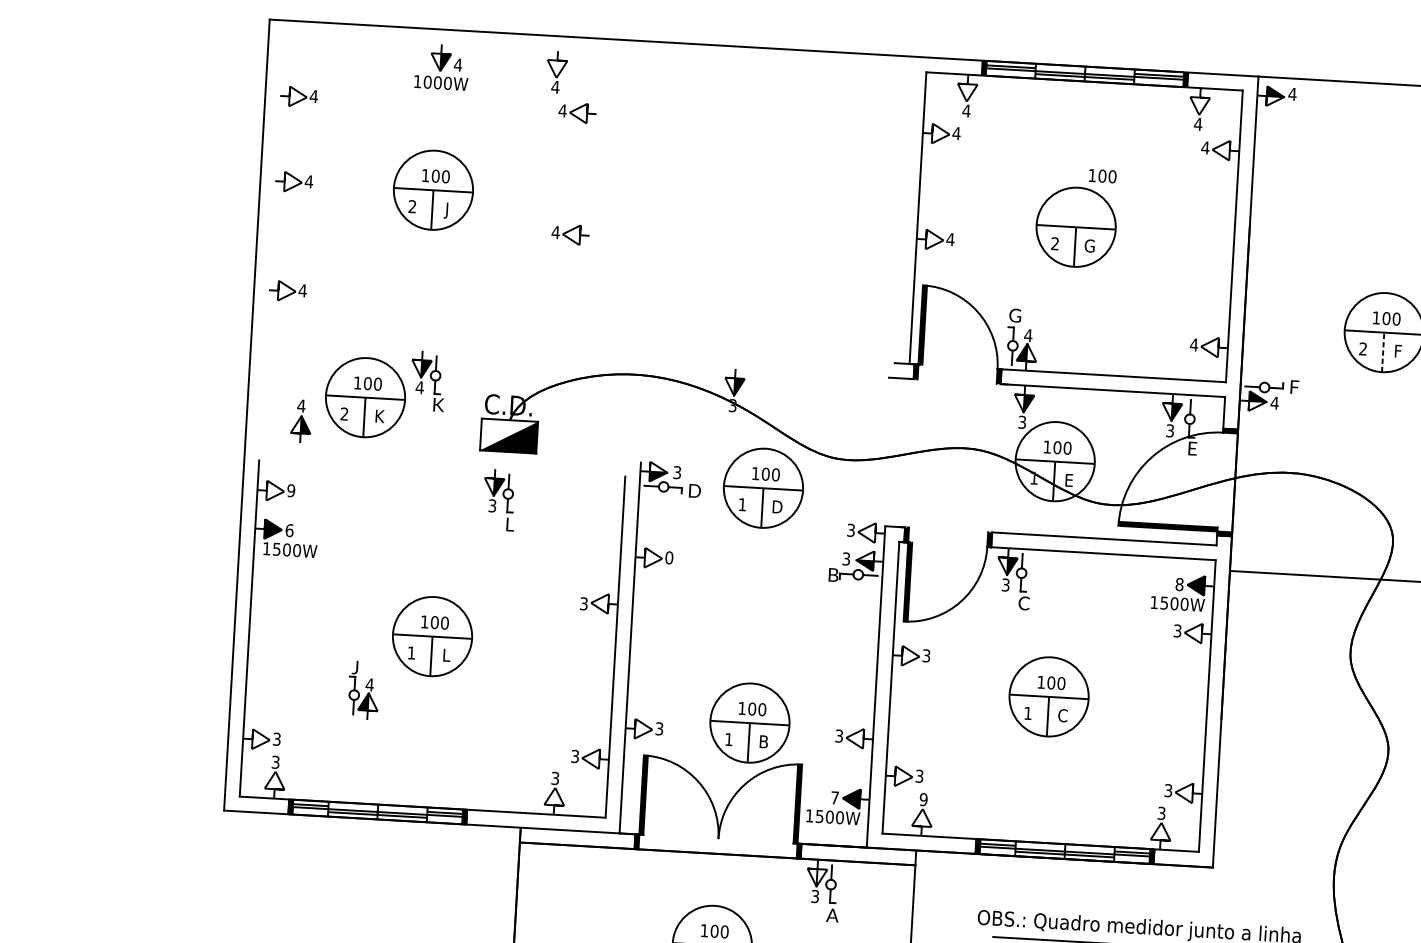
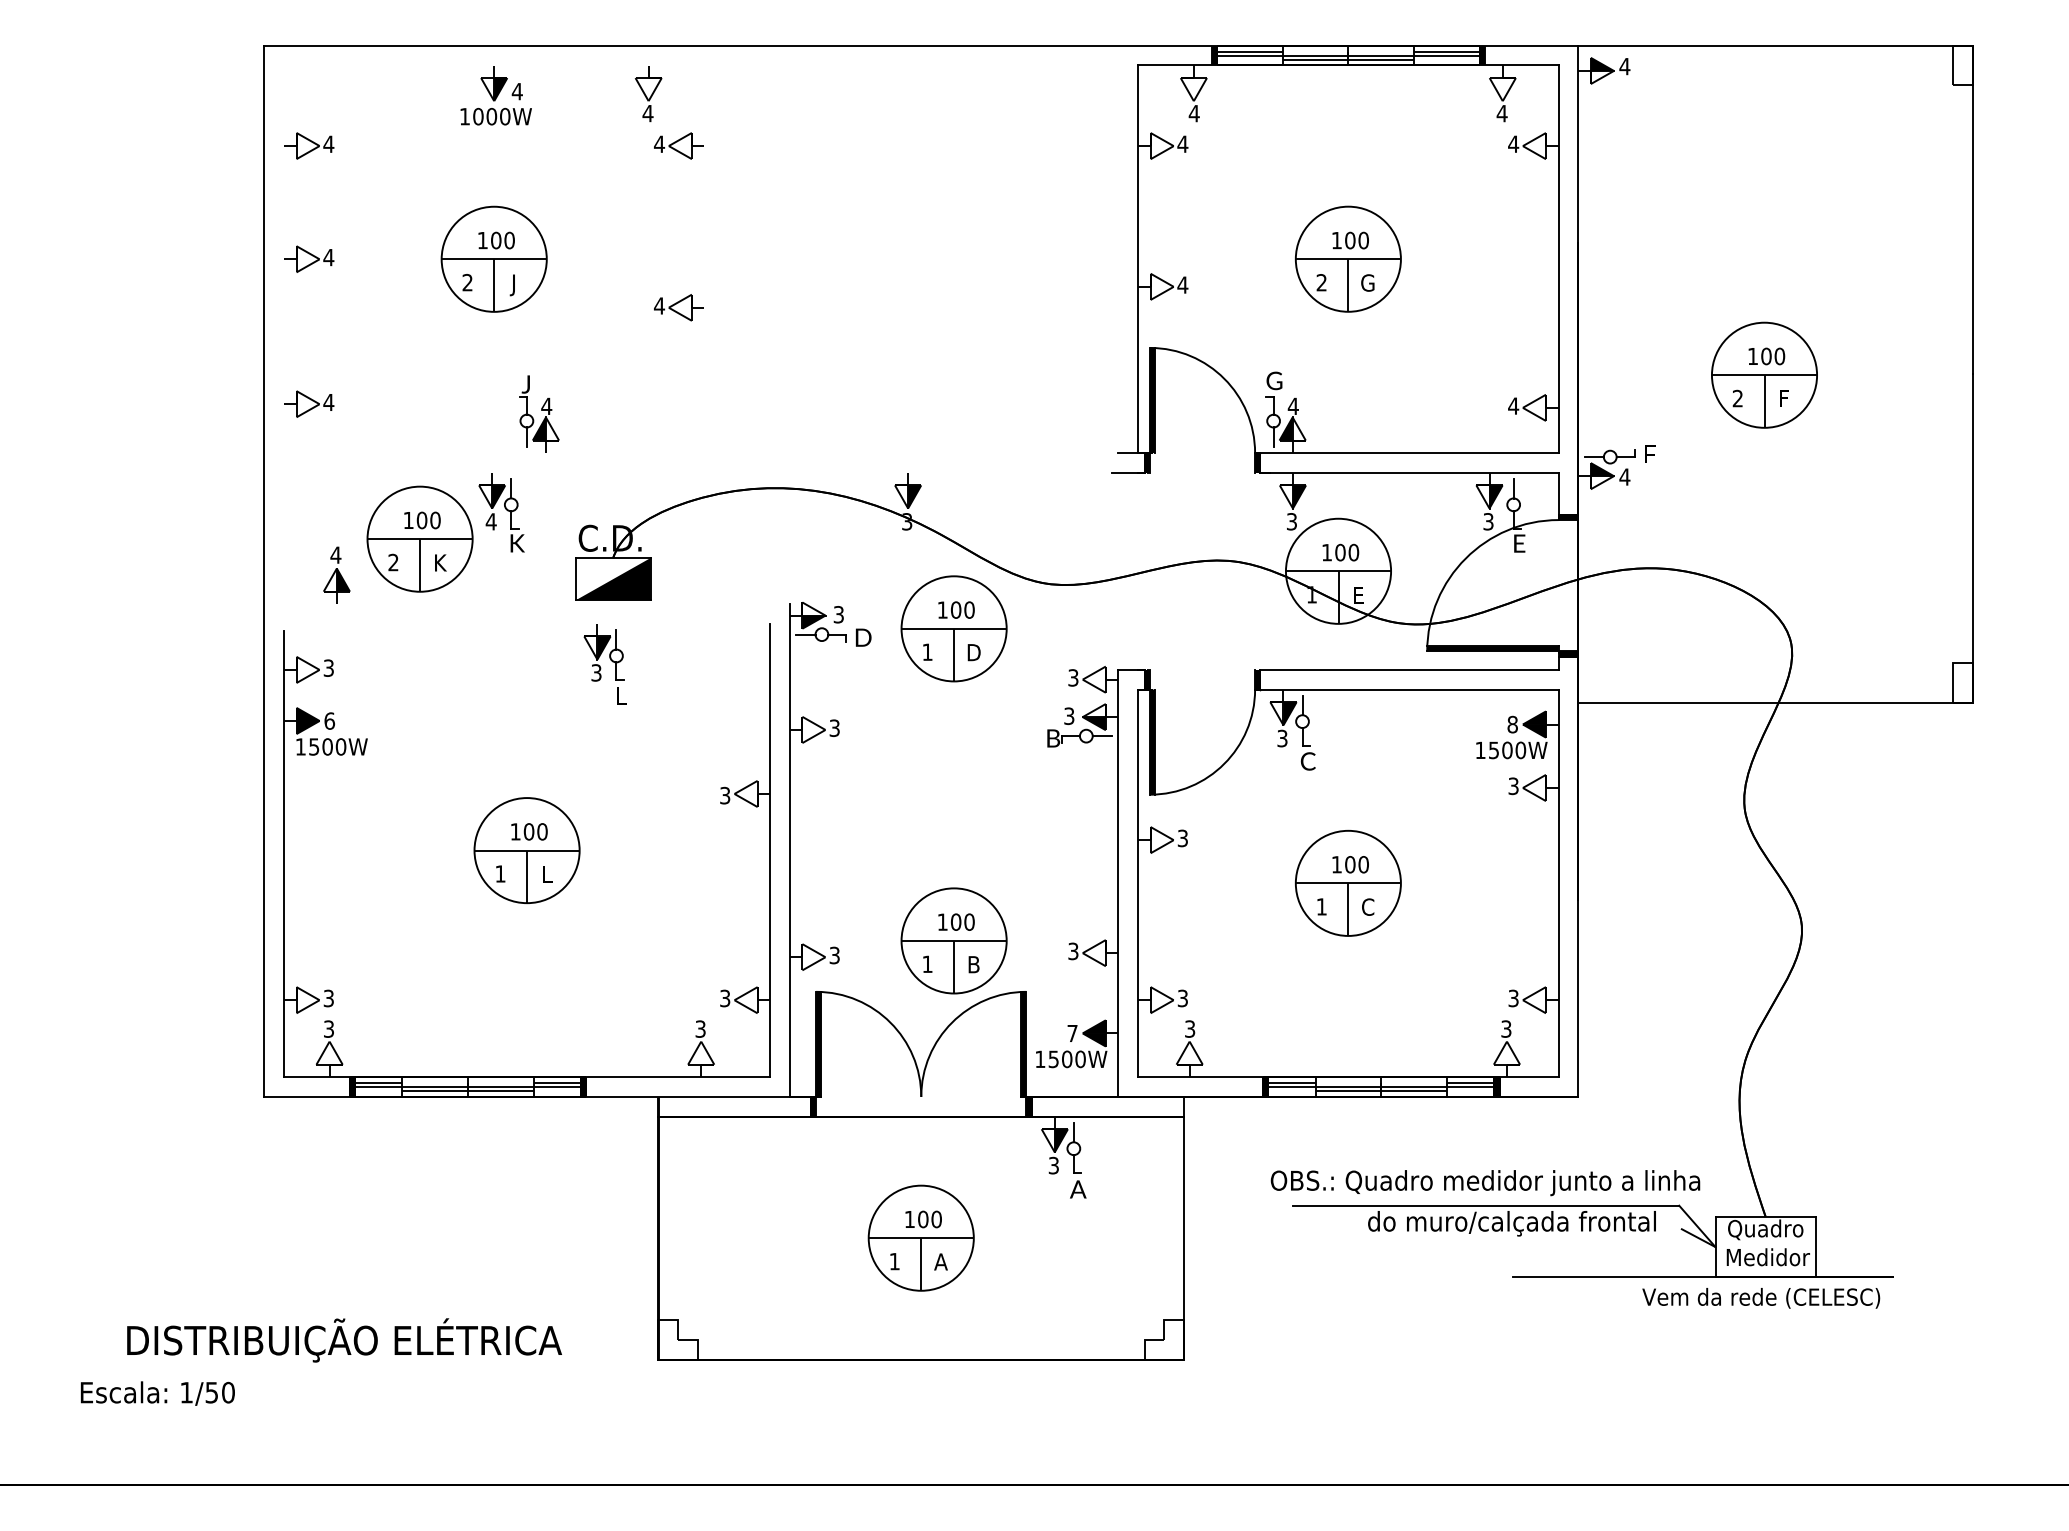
text: (1102, 176) -> (1350, 240), moved
line: (1383, 352) -> (1764, 401), dashed -> solid
text: (291, 490) -> (328, 667), 9 -> 3
text: (669, 558) -> (834, 728), 0 -> 3
part: (364, 689) -> (539, 413), moved
text: (923, 799) -> (1189, 1028), 9 -> 3
fill: (821, 877) -> (1060, 1140), added

